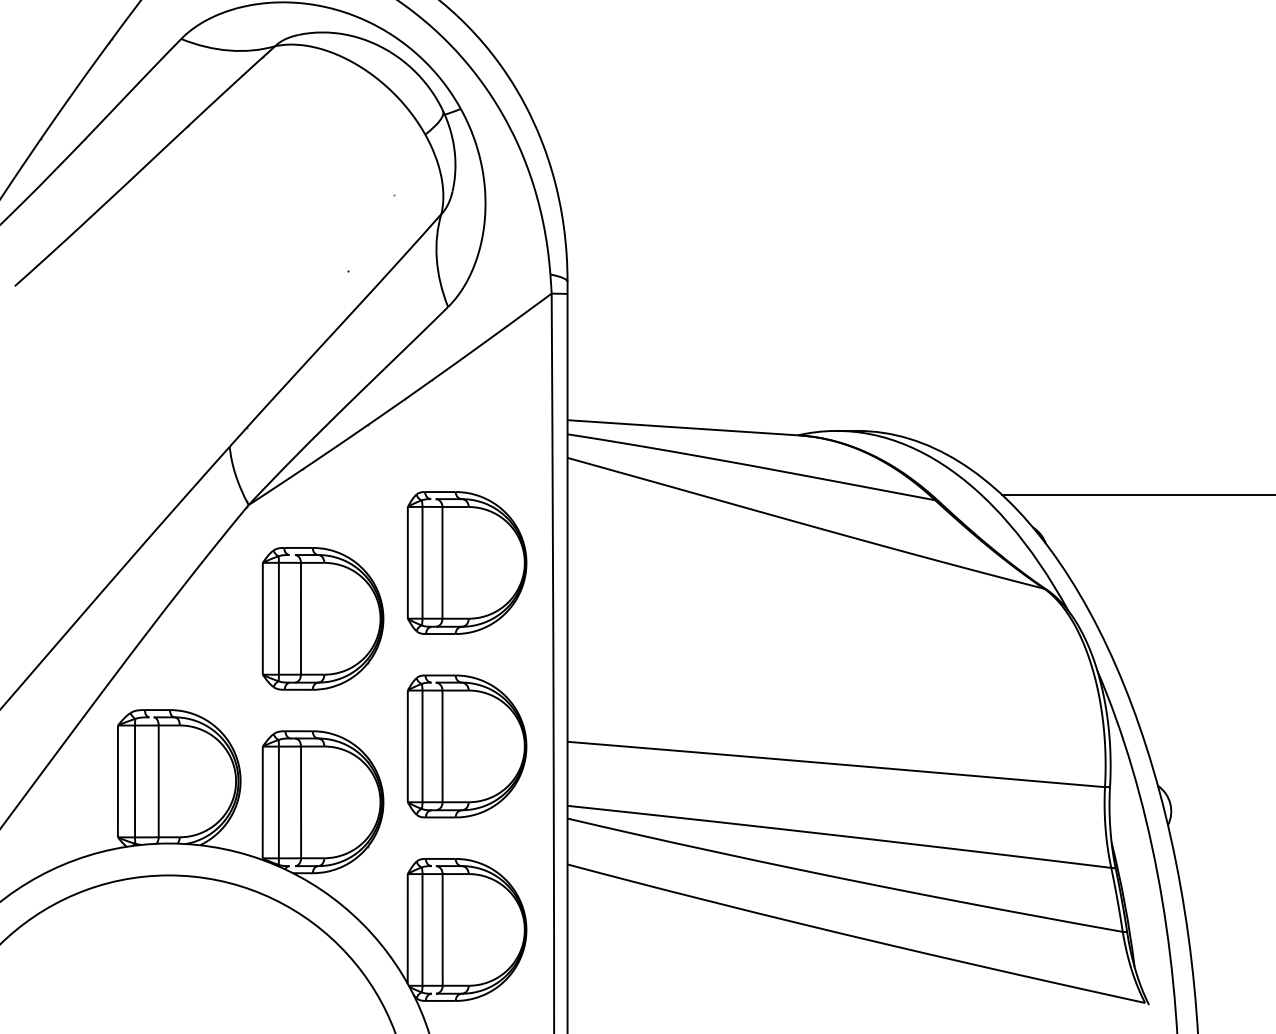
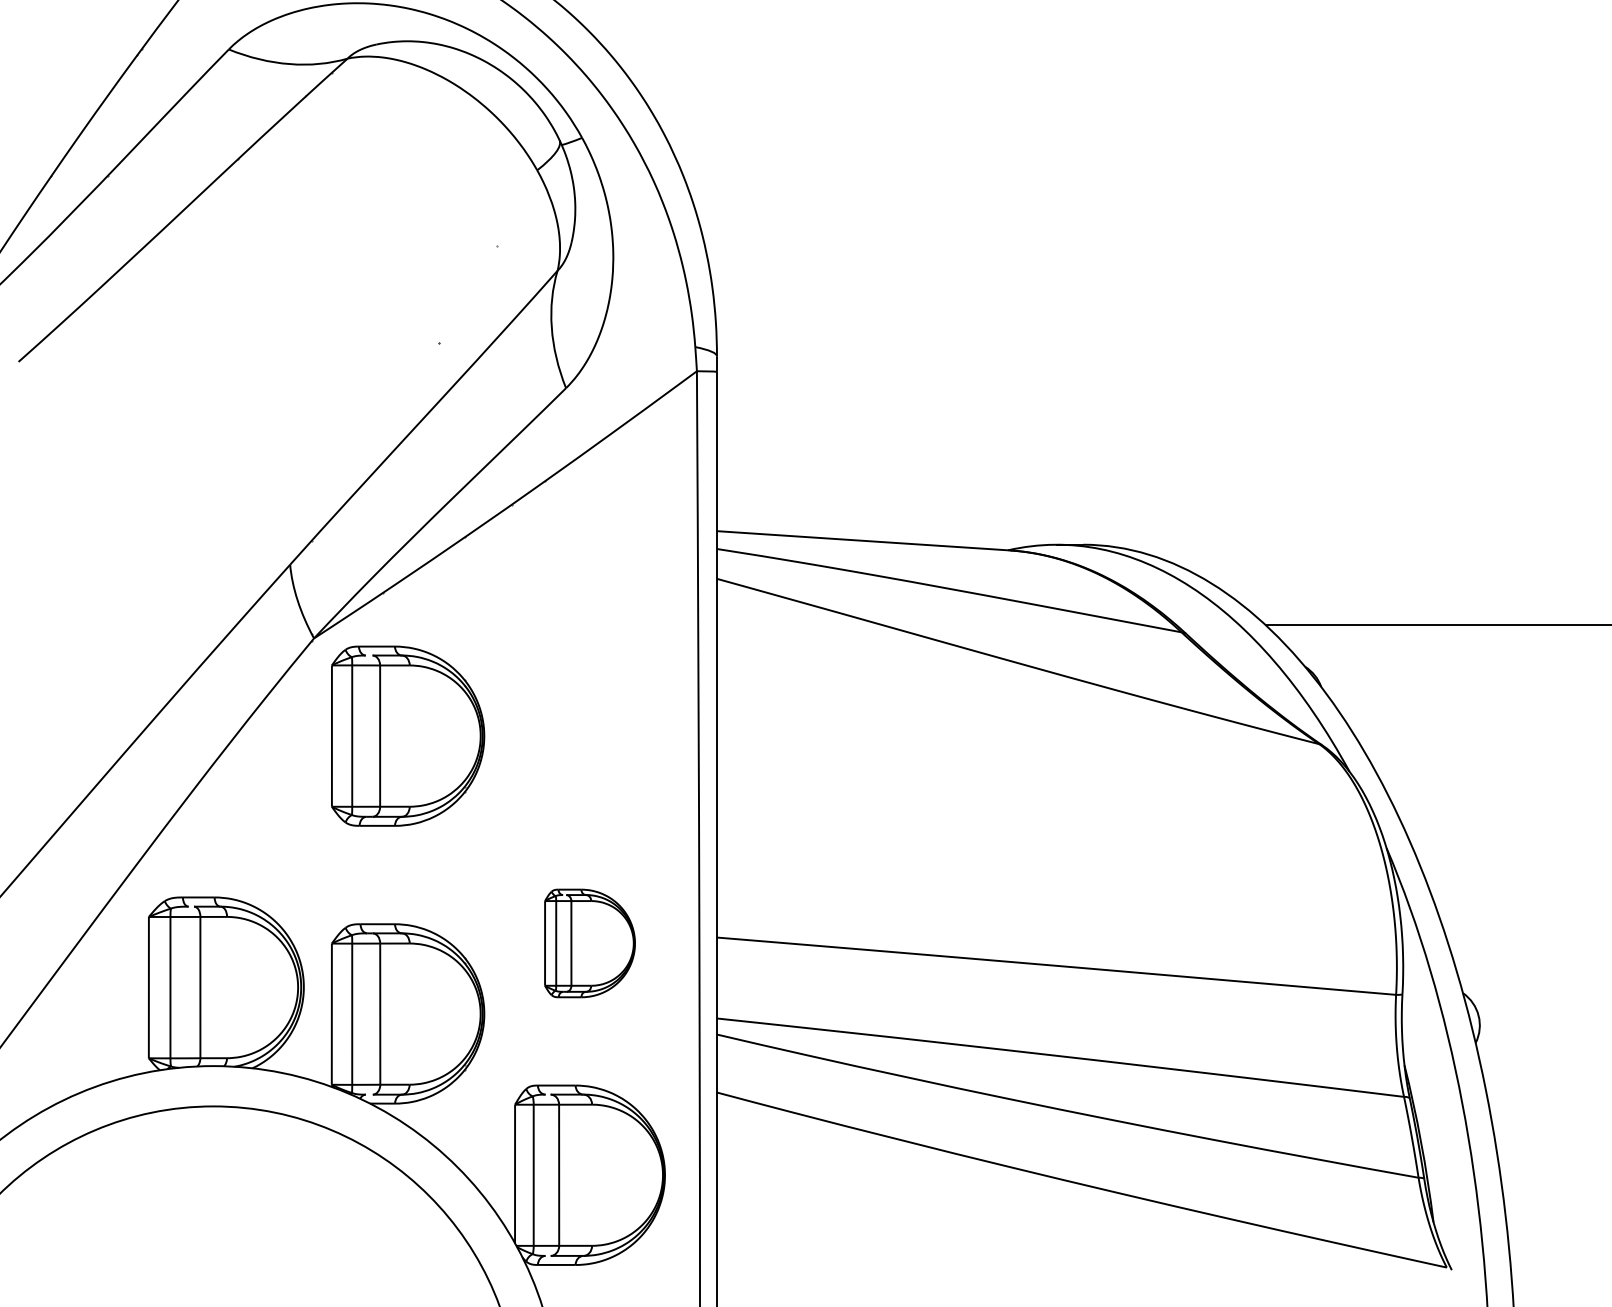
part: (466, 562) -> (589, 711), removed
part: (323, 618) -> (408, 735), moved
part: (466, 746) -> (589, 943), size x0.6

